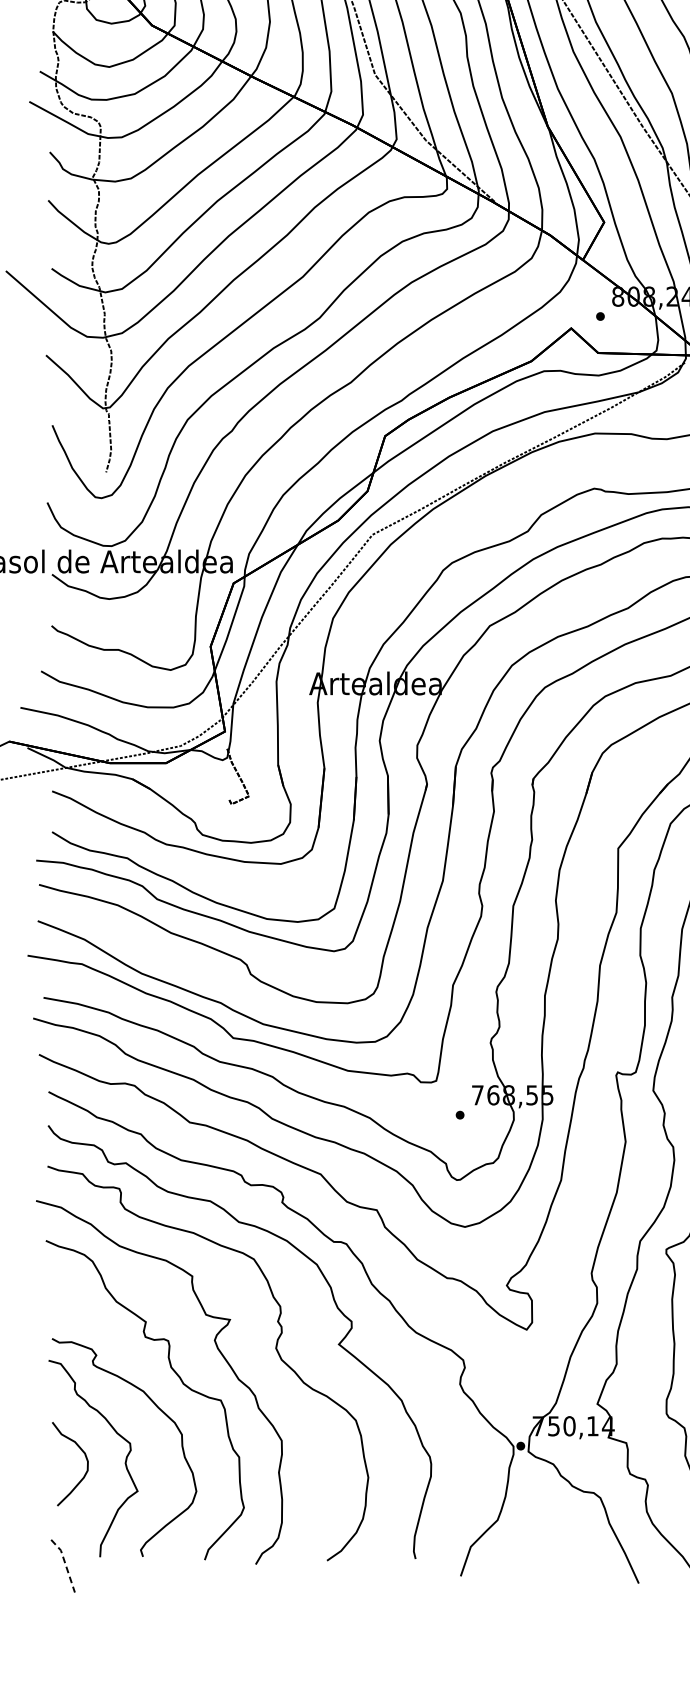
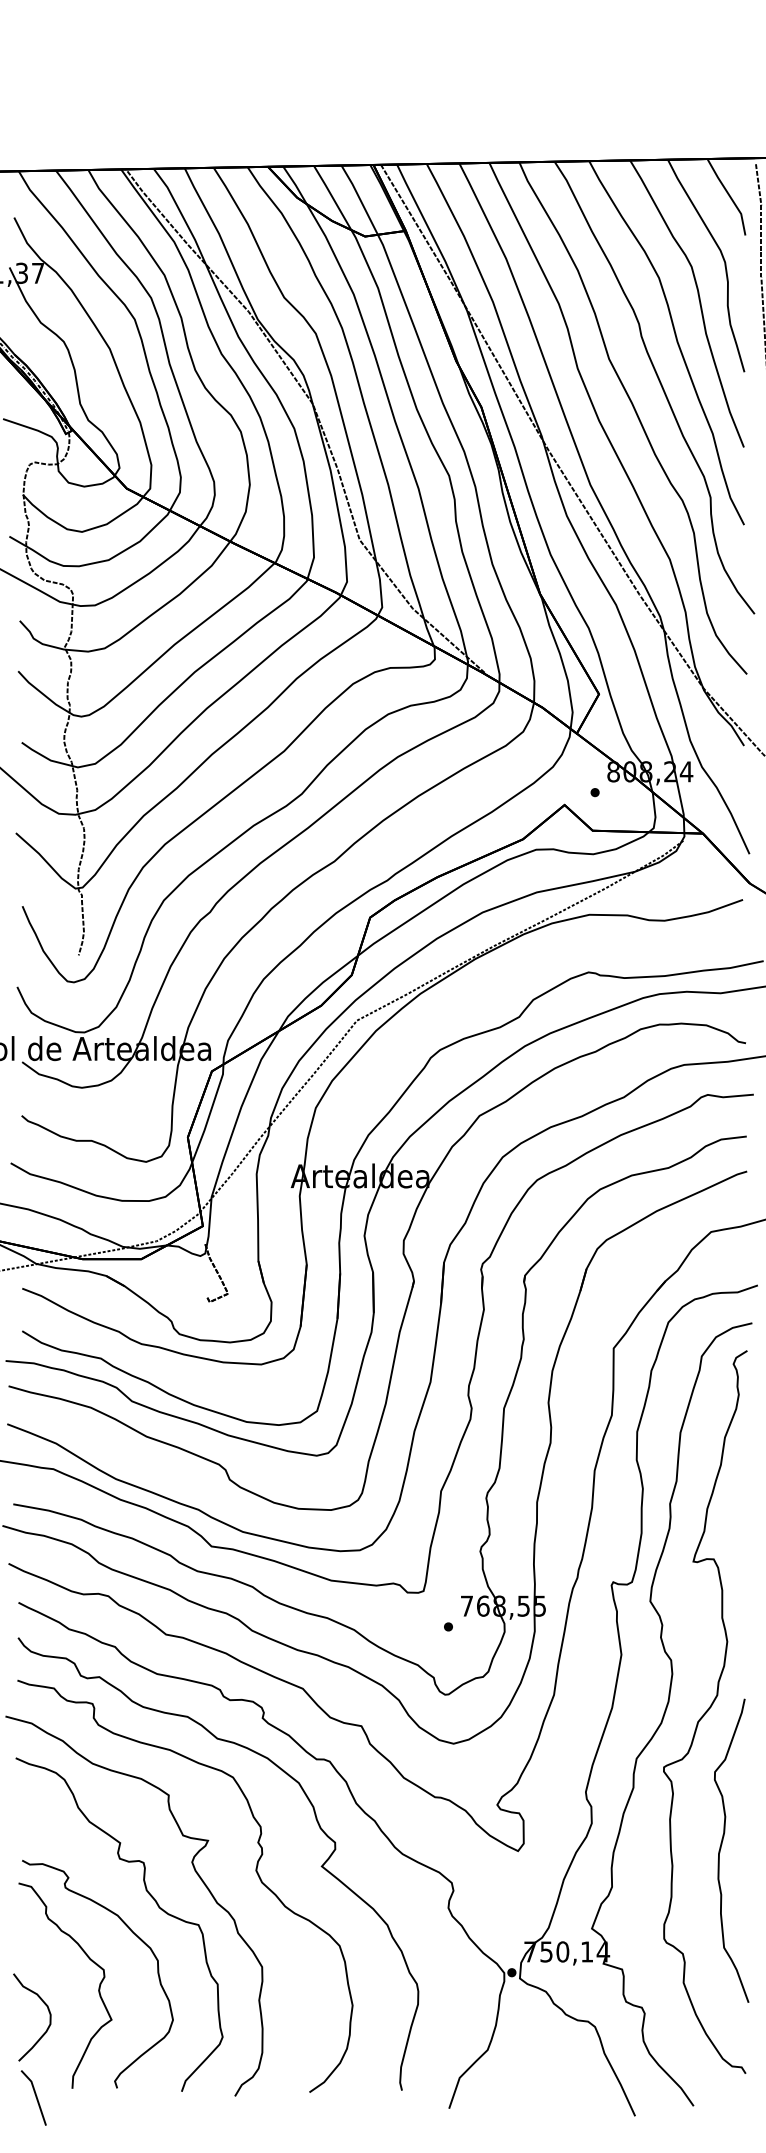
curve: (85, 1459) -> (48, 2012), moved
line: (65, 1564) -> (36, 2096), dashed -> solid

